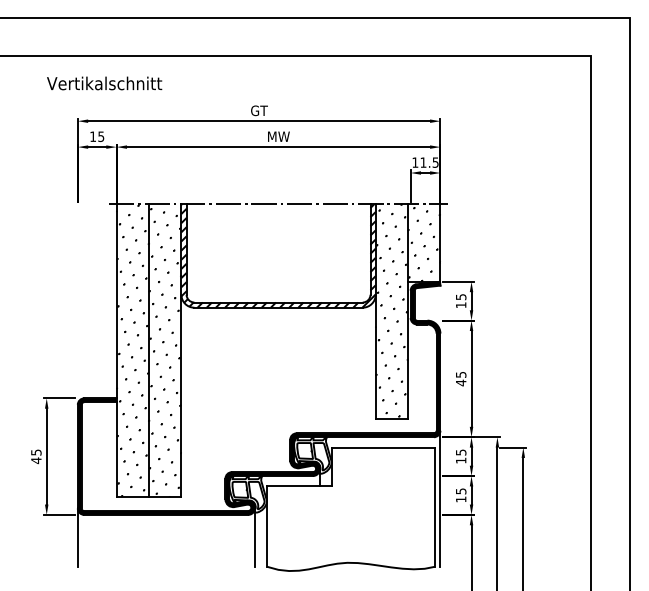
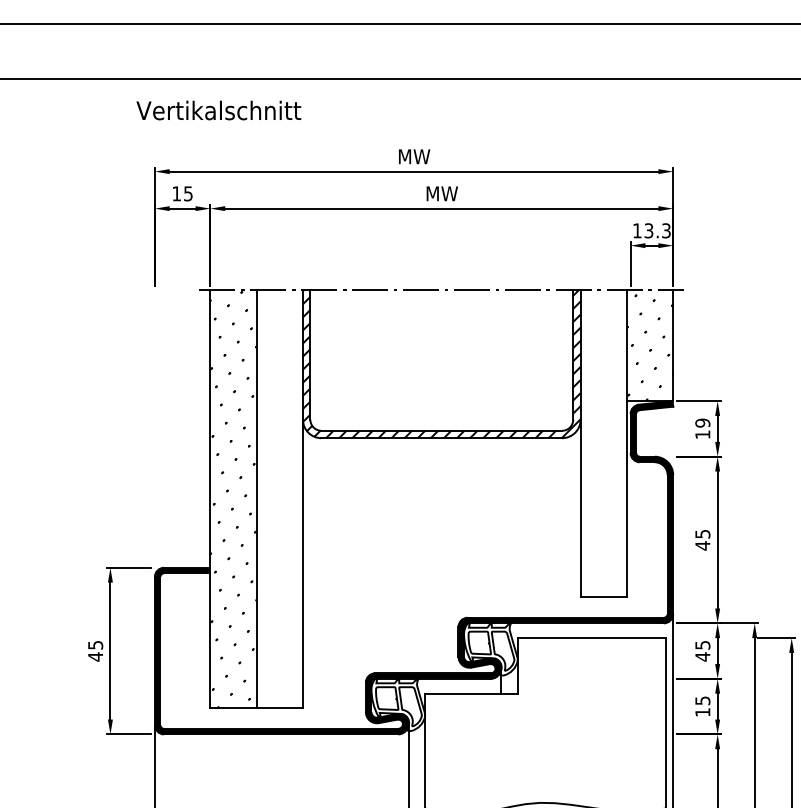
text: (104, 83) -> (218, 110), moved
text: (259, 110) -> (414, 156), GT -> MW
text: (429, 162) -> (657, 230), 11.5 -> 13.3
text: (460, 297) -> (701, 423), 15 -> 19
hatch: (391, 310) -> (603, 442), removed
hatch: (165, 352) -> (280, 502), removed
text: (461, 460) -> (703, 656), 15 -> 45

